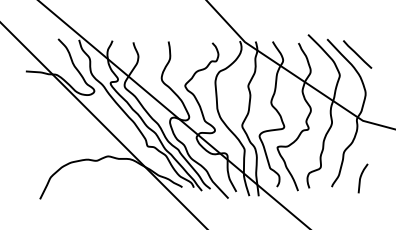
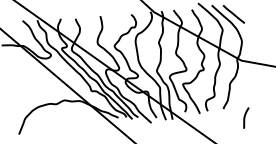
curve: (361, 178) -> (245, 118), moved

